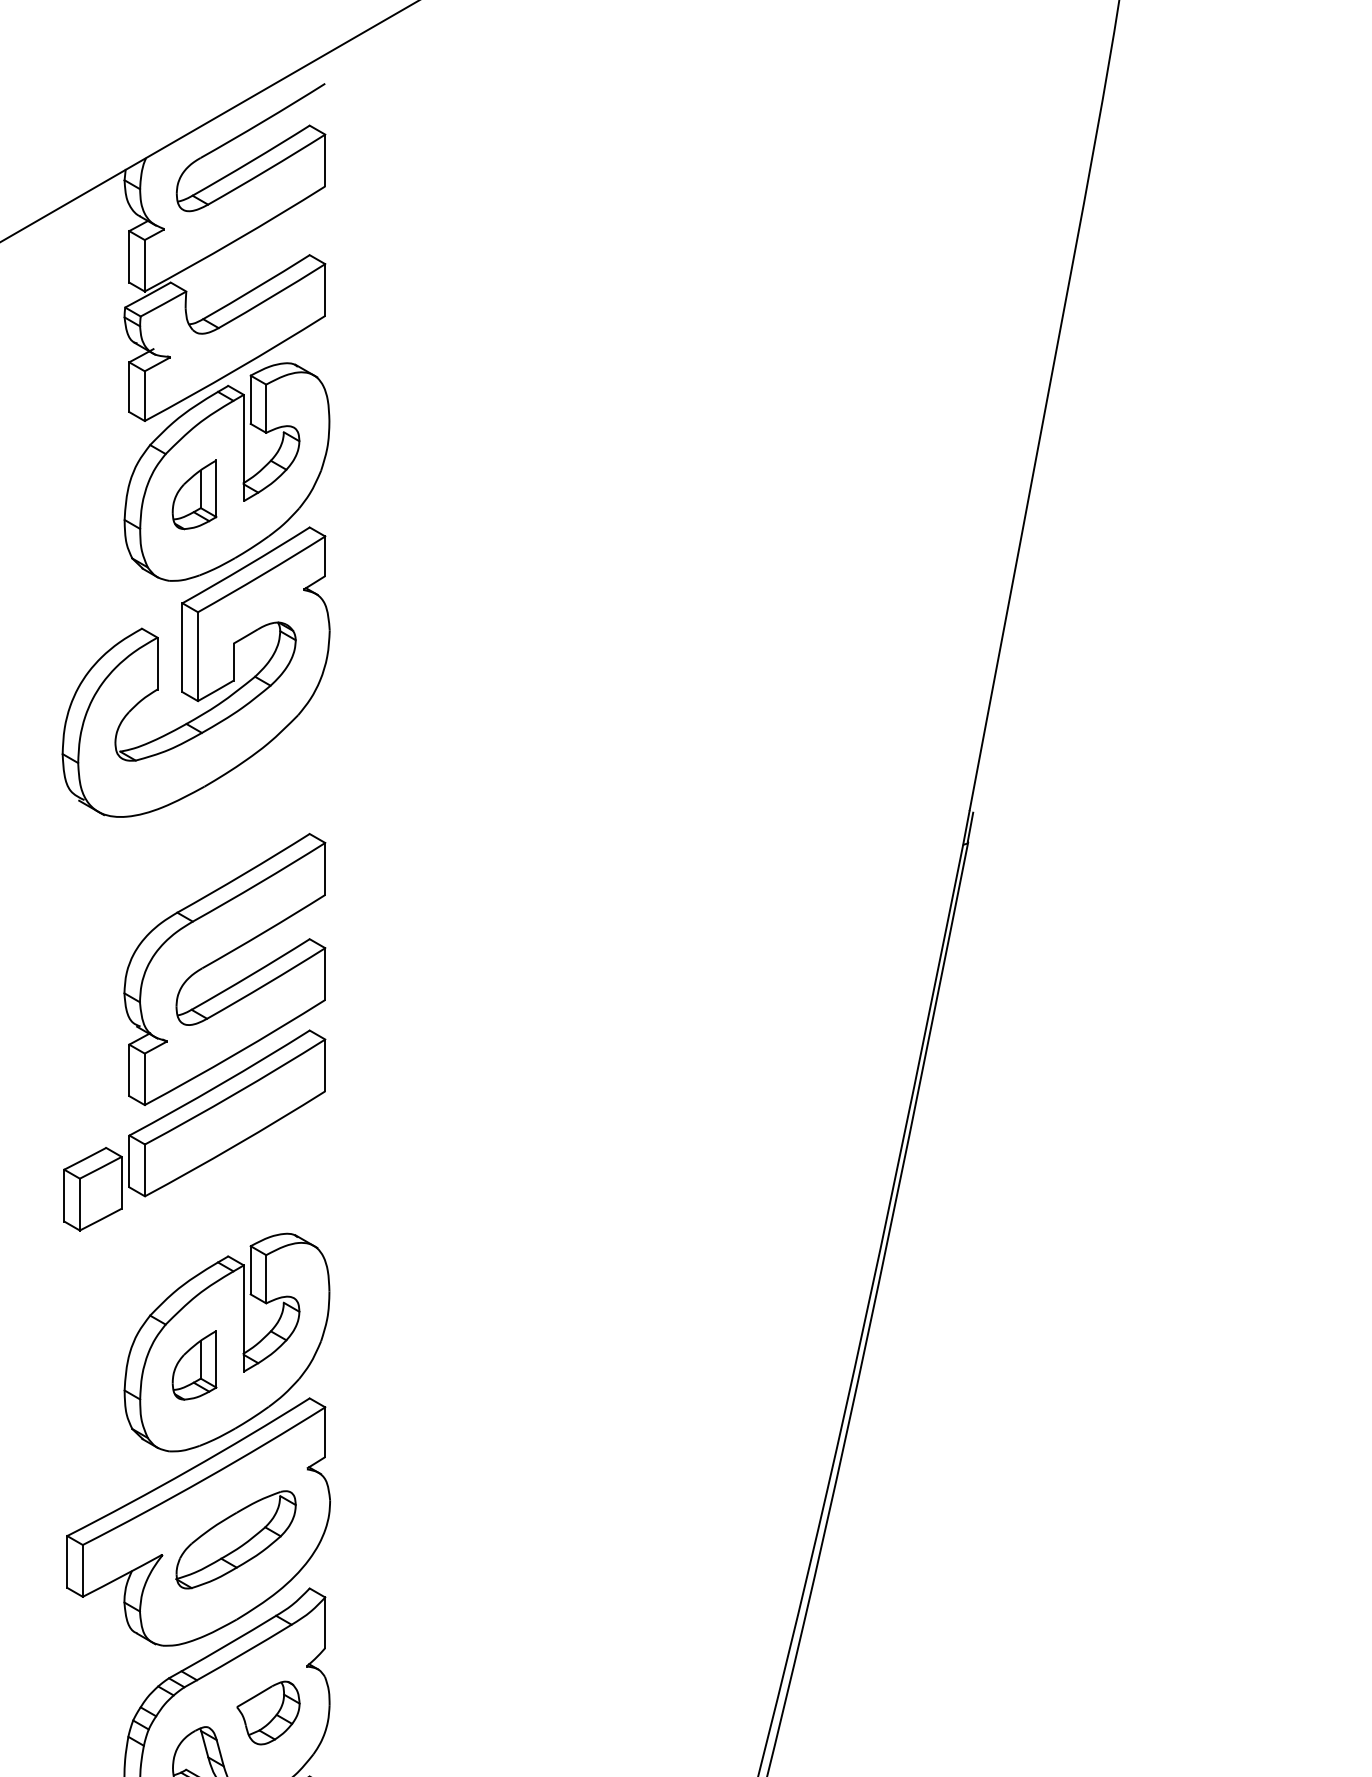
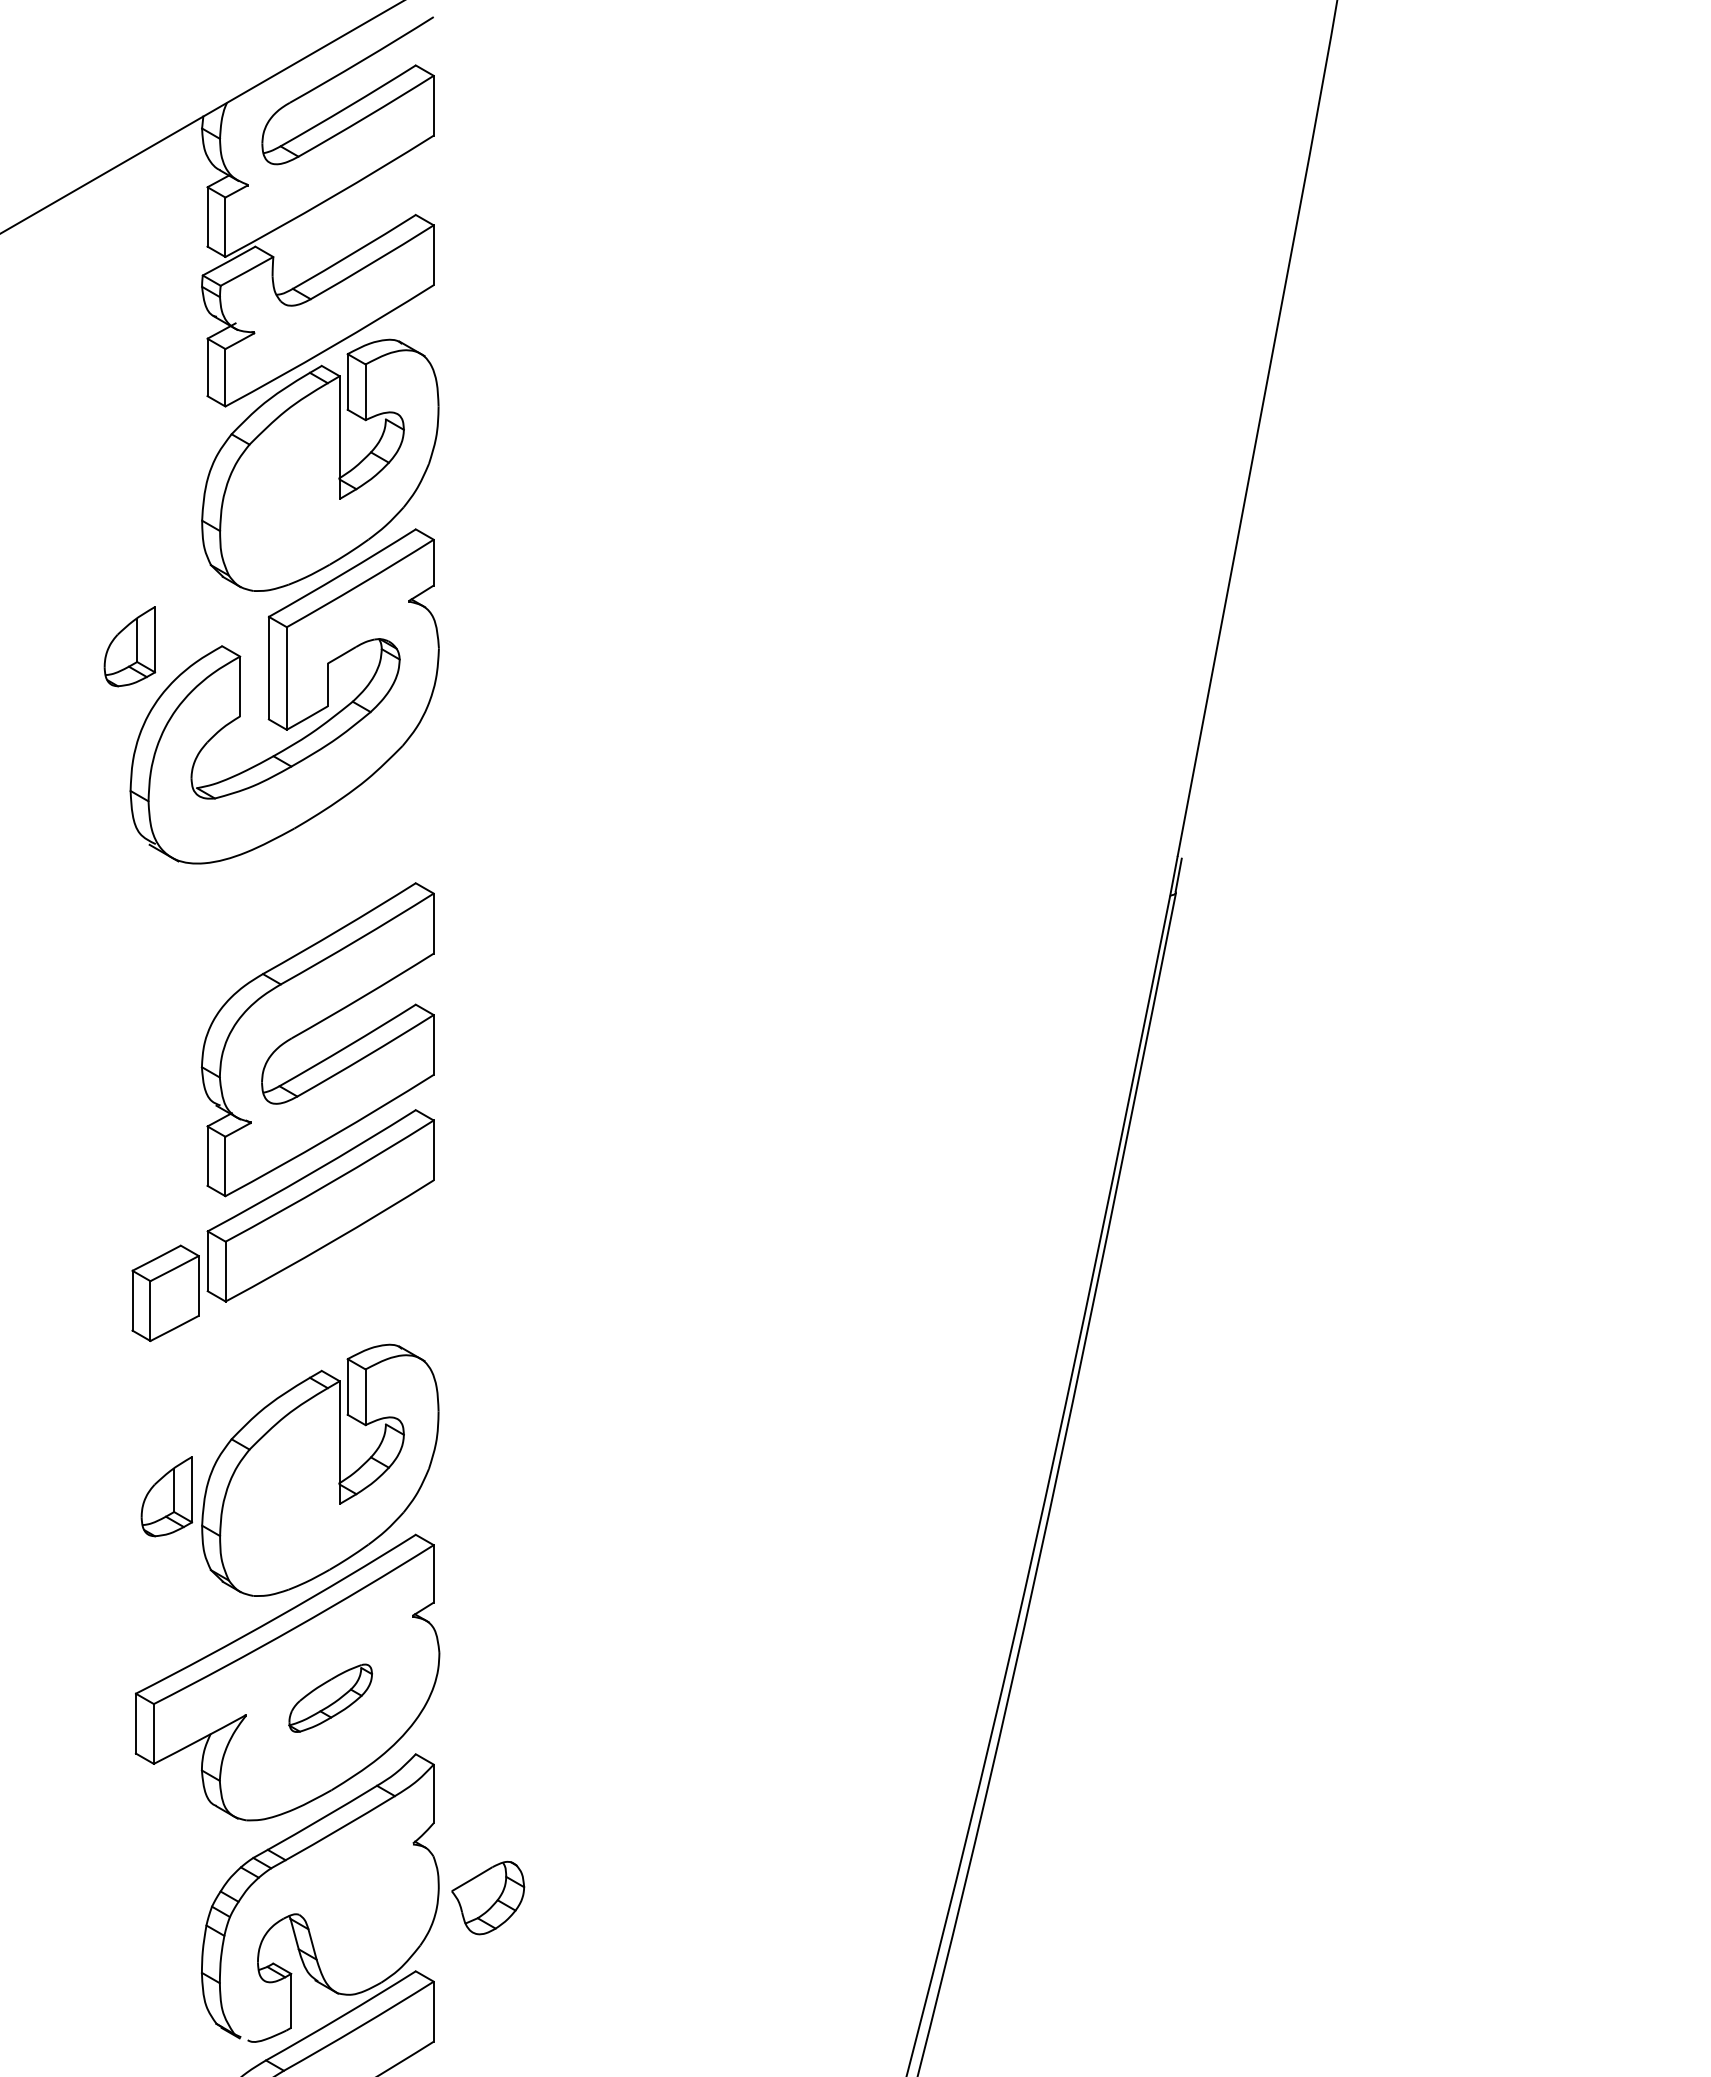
part: (194, 494) -> (129, 646), moved
part: (194, 1365) -> (166, 1496), moved
part: (235, 1540) -> (330, 1698), size x0.6
part: (268, 1712) -> (488, 1897), moved

